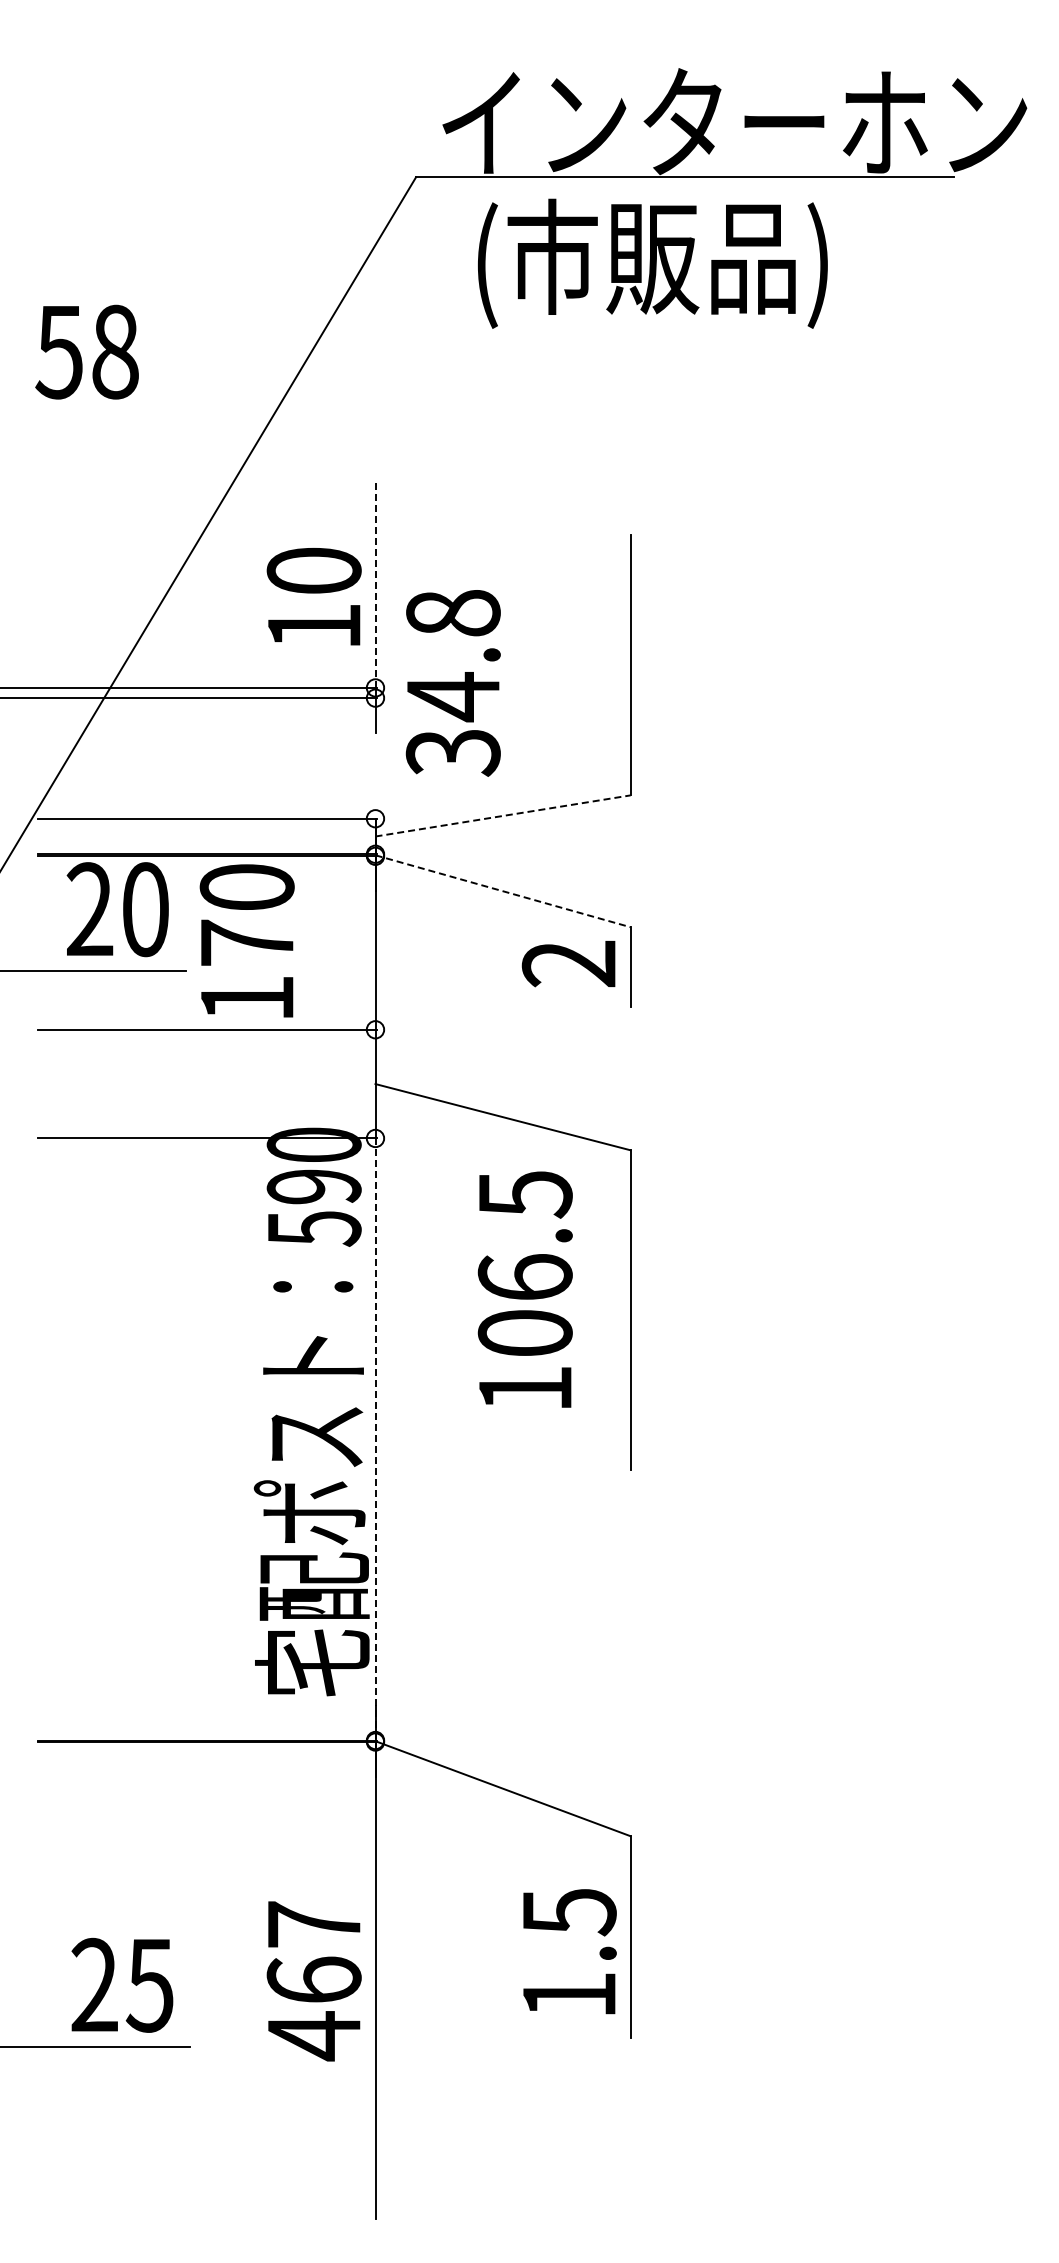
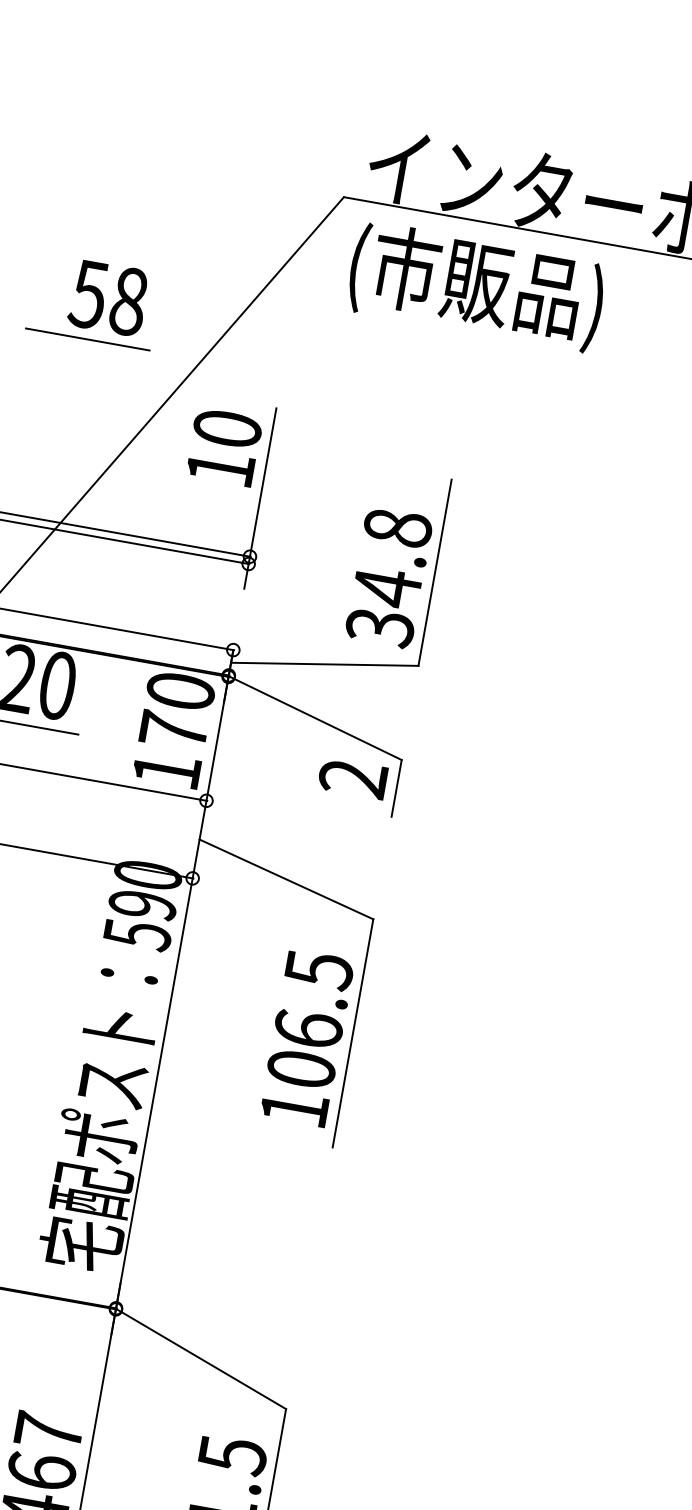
text: (652, 263) -> (476, 286), moved
text: (86, 351) -> (108, 297), moved
line: (102, 432) -> (87, 339), added
line: (375, 584) -> (263, 482), dashed -> solid
text: (313, 596) -> (223, 447), moved
text: (452, 683) -> (388, 578), moved
line: (503, 815) -> (325, 664), dashed -> solid
line: (503, 891) -> (315, 718), dashed -> solid
text: (246, 940) -> (173, 729), moved
text: (524, 1289) -> (306, 1037), moved
line: (375, 1439) -> (154, 1093), dashed -> solid

